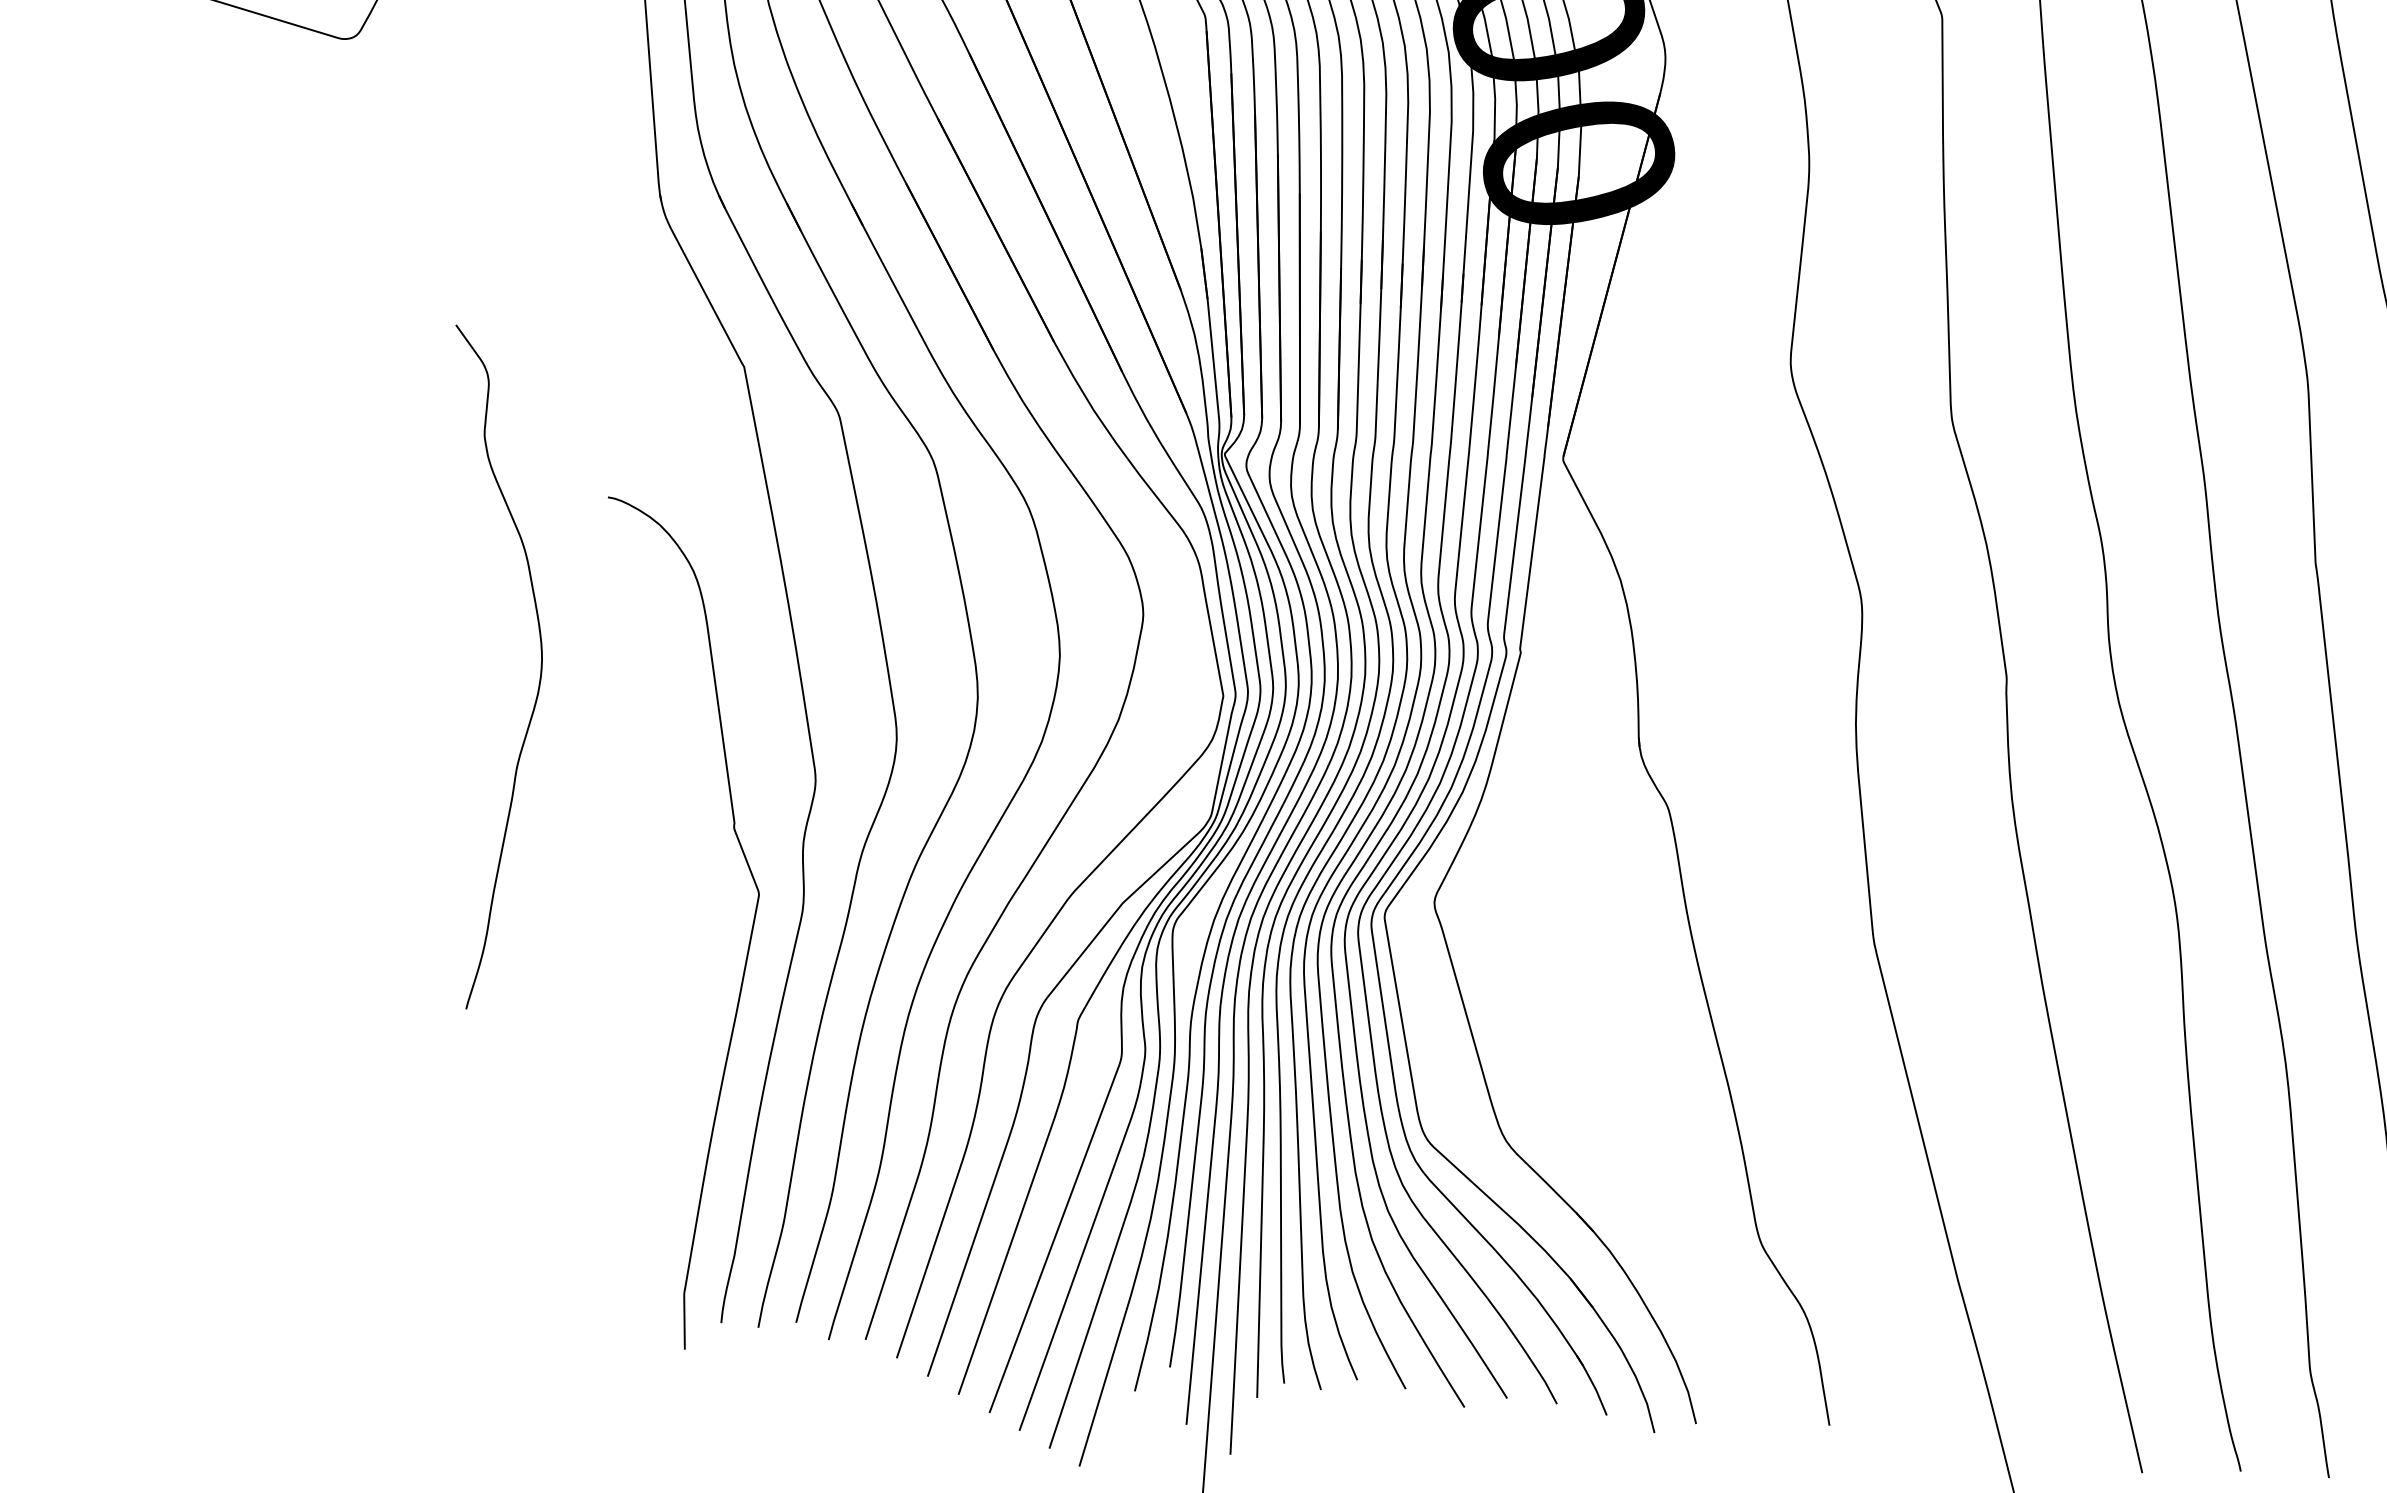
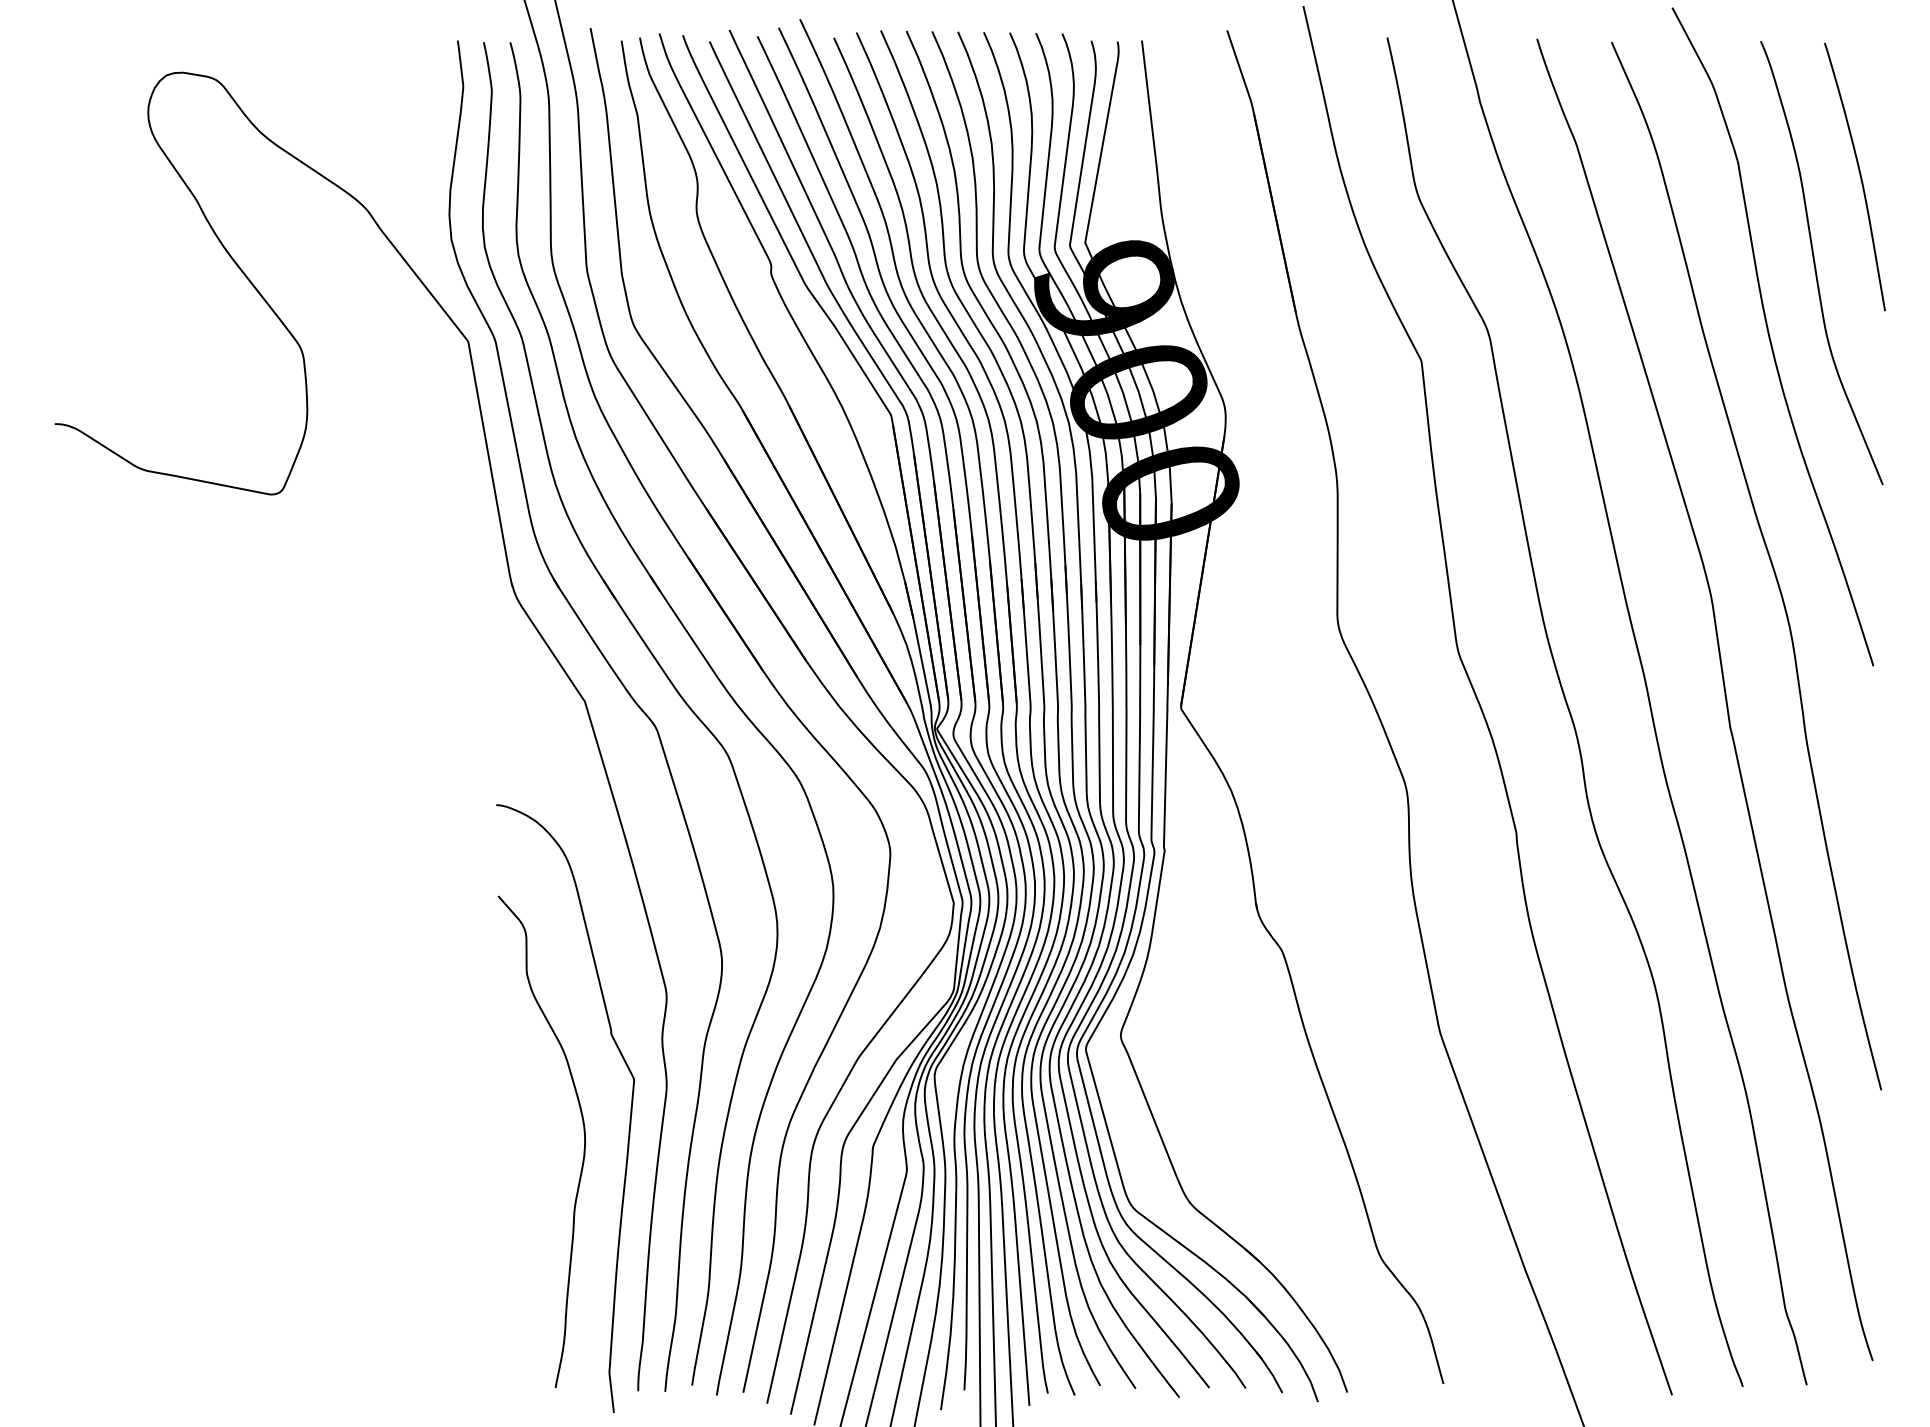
curve: (537, 685) -> (583, 1149), moved

